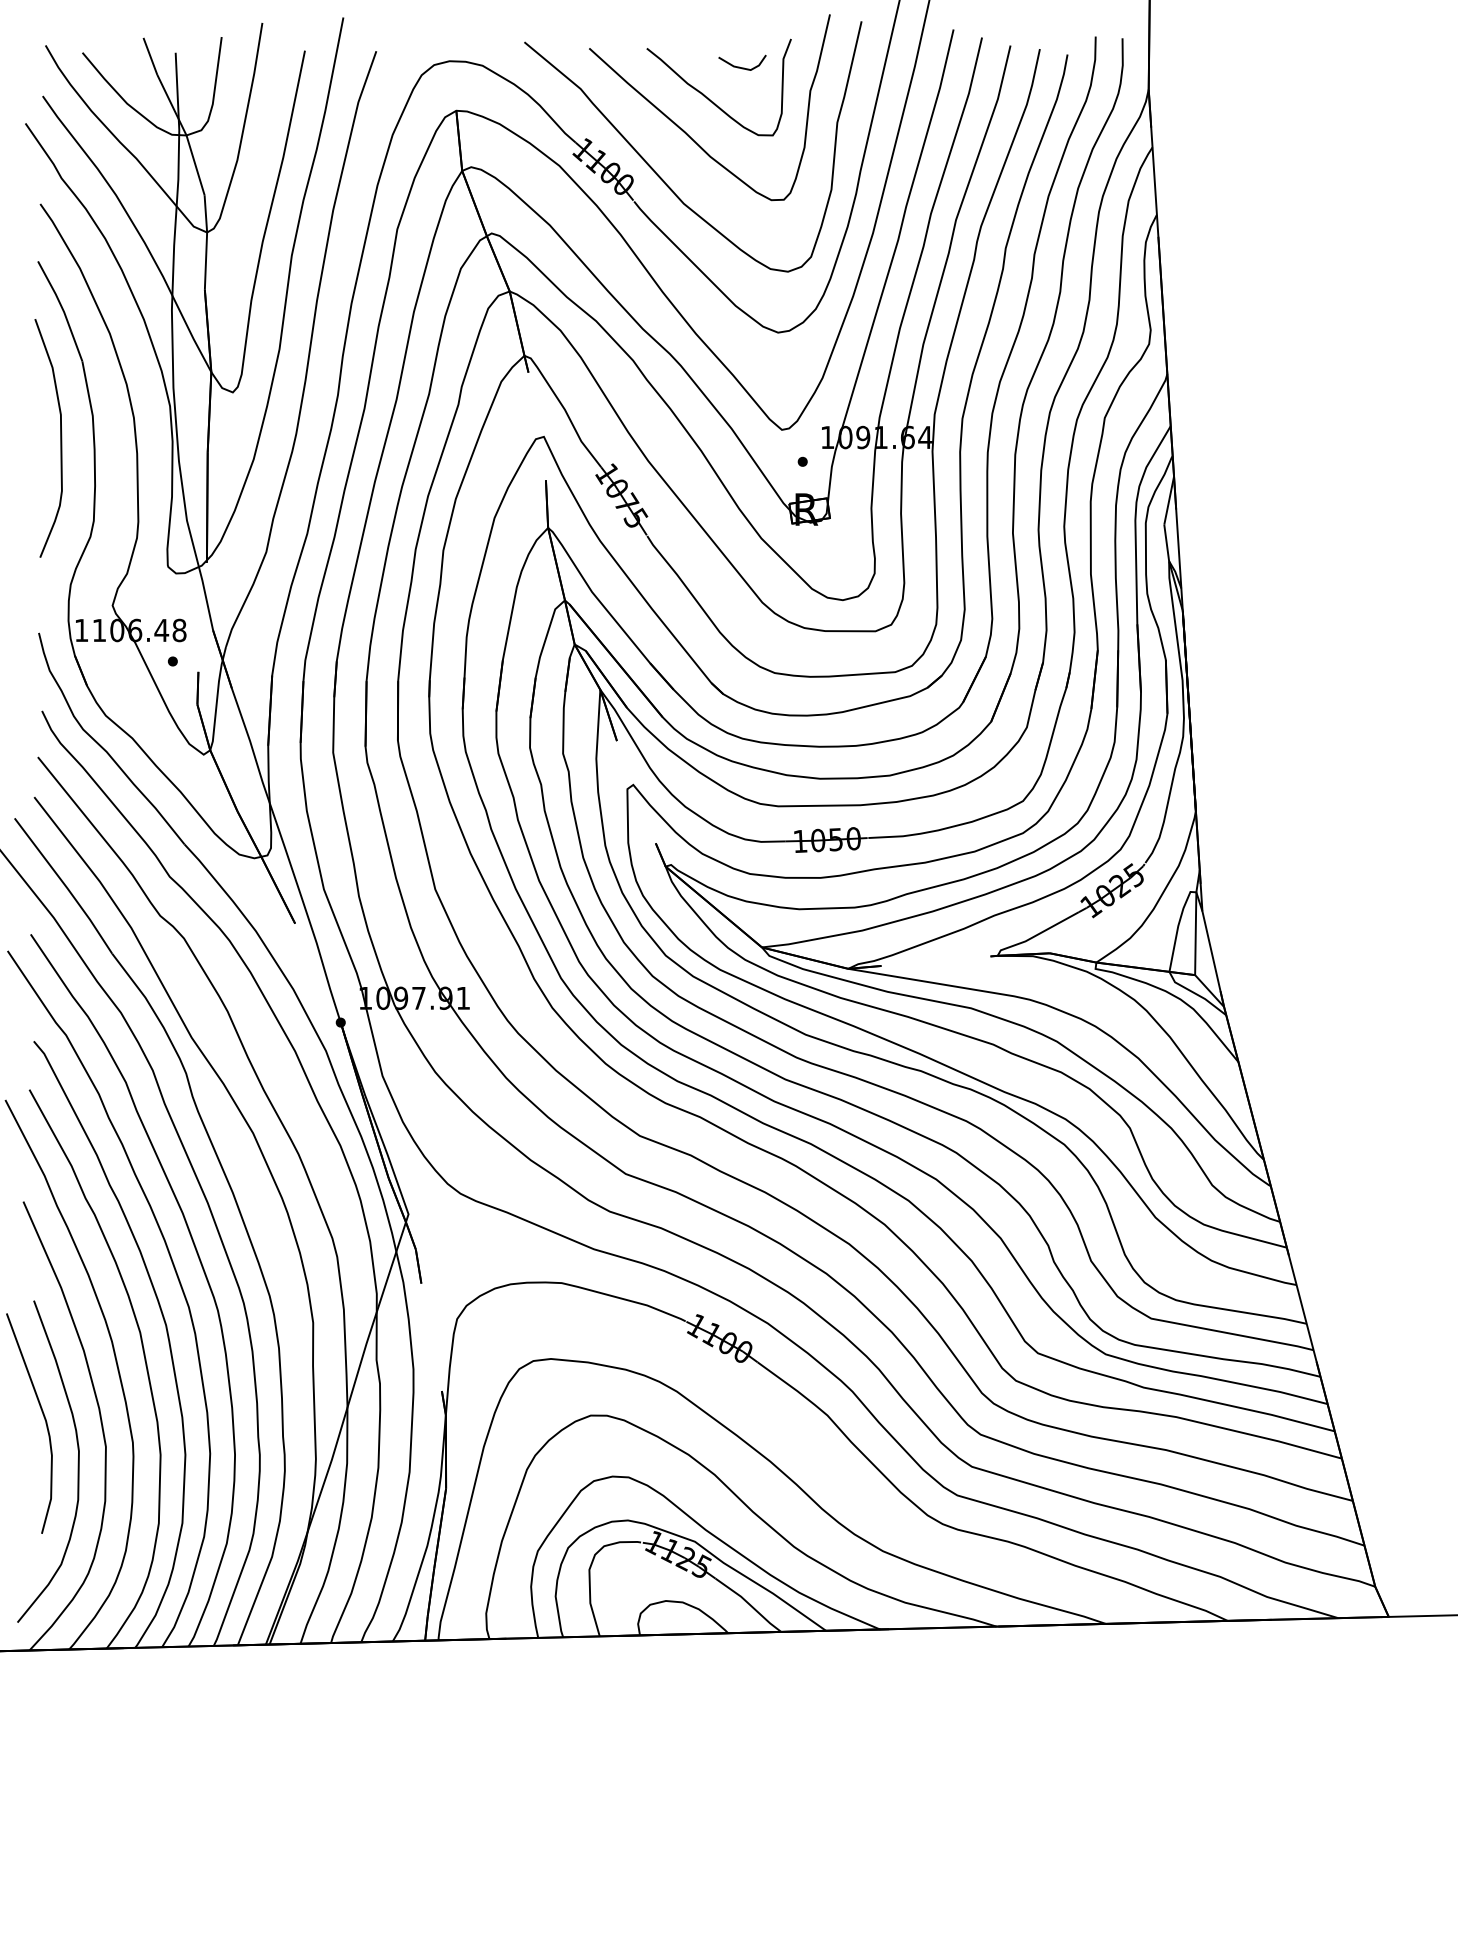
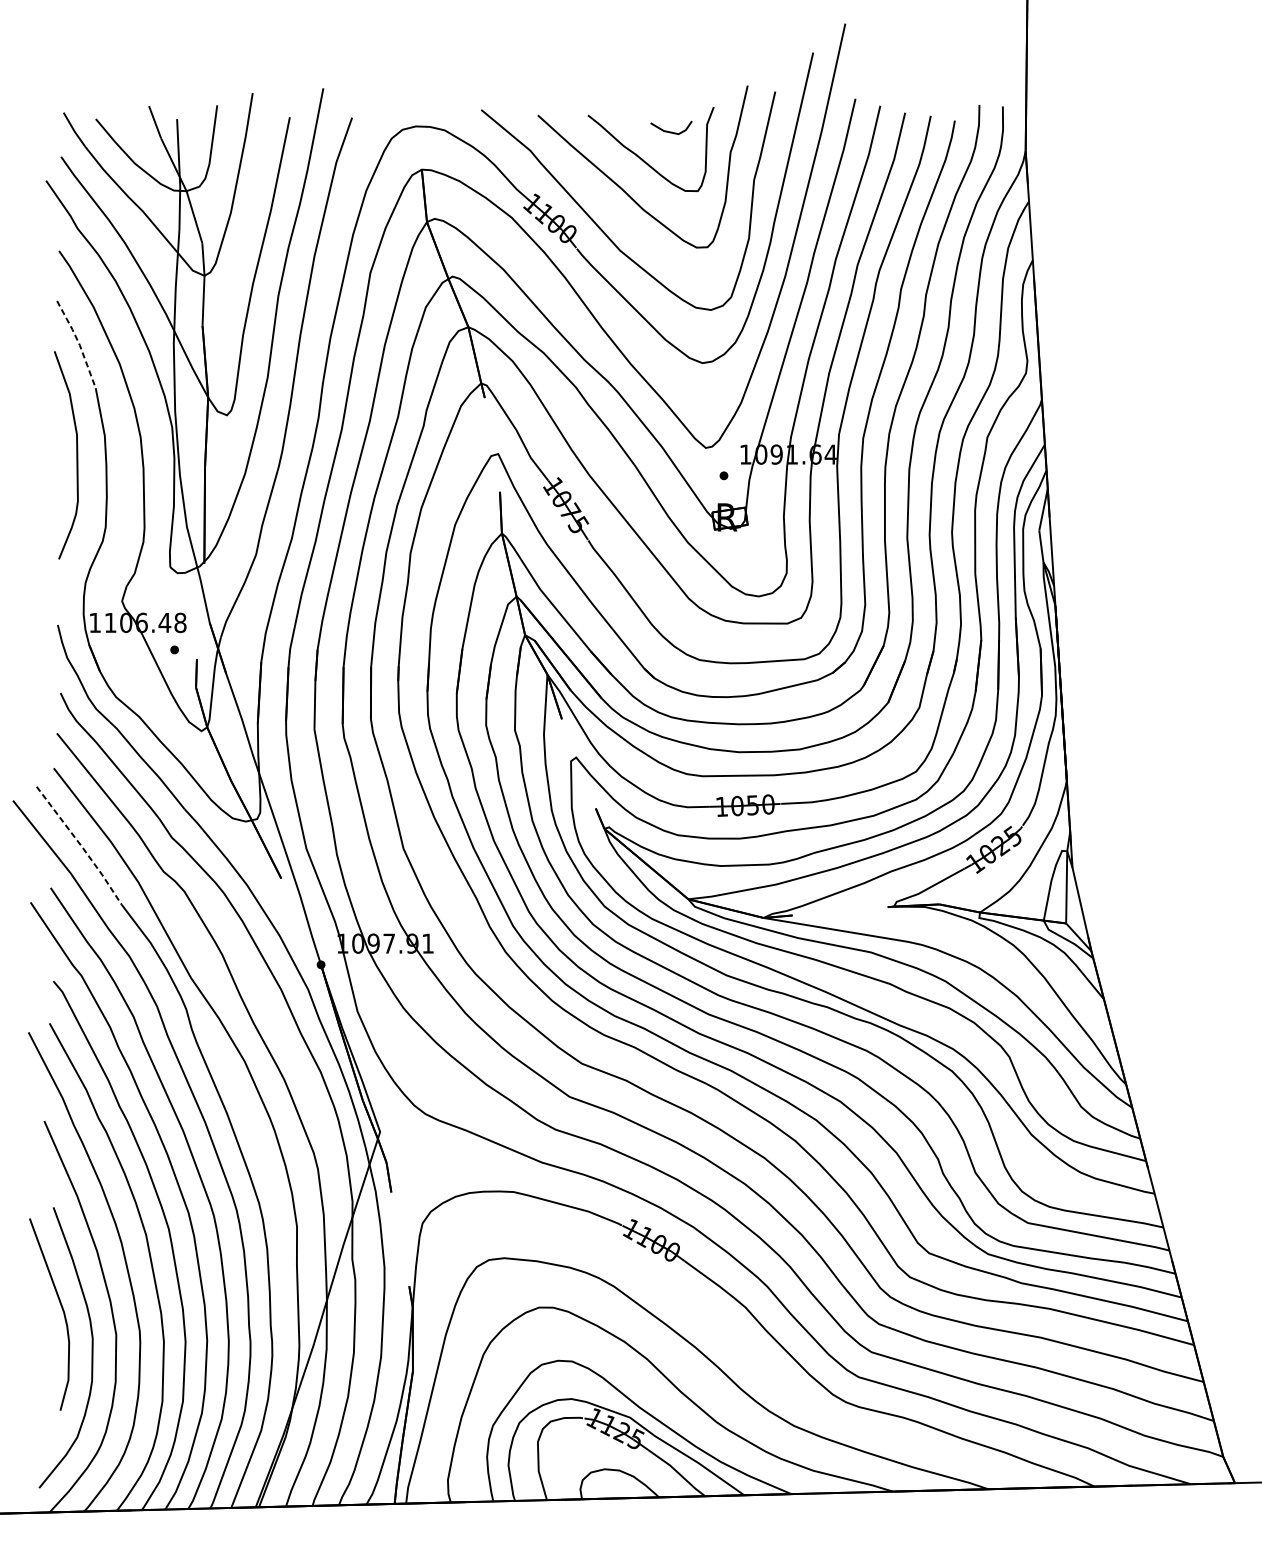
line: (63, 310) -> (79, 343), solid -> dashed
line: (65, 885) -> (81, 845), solid -> dashed

